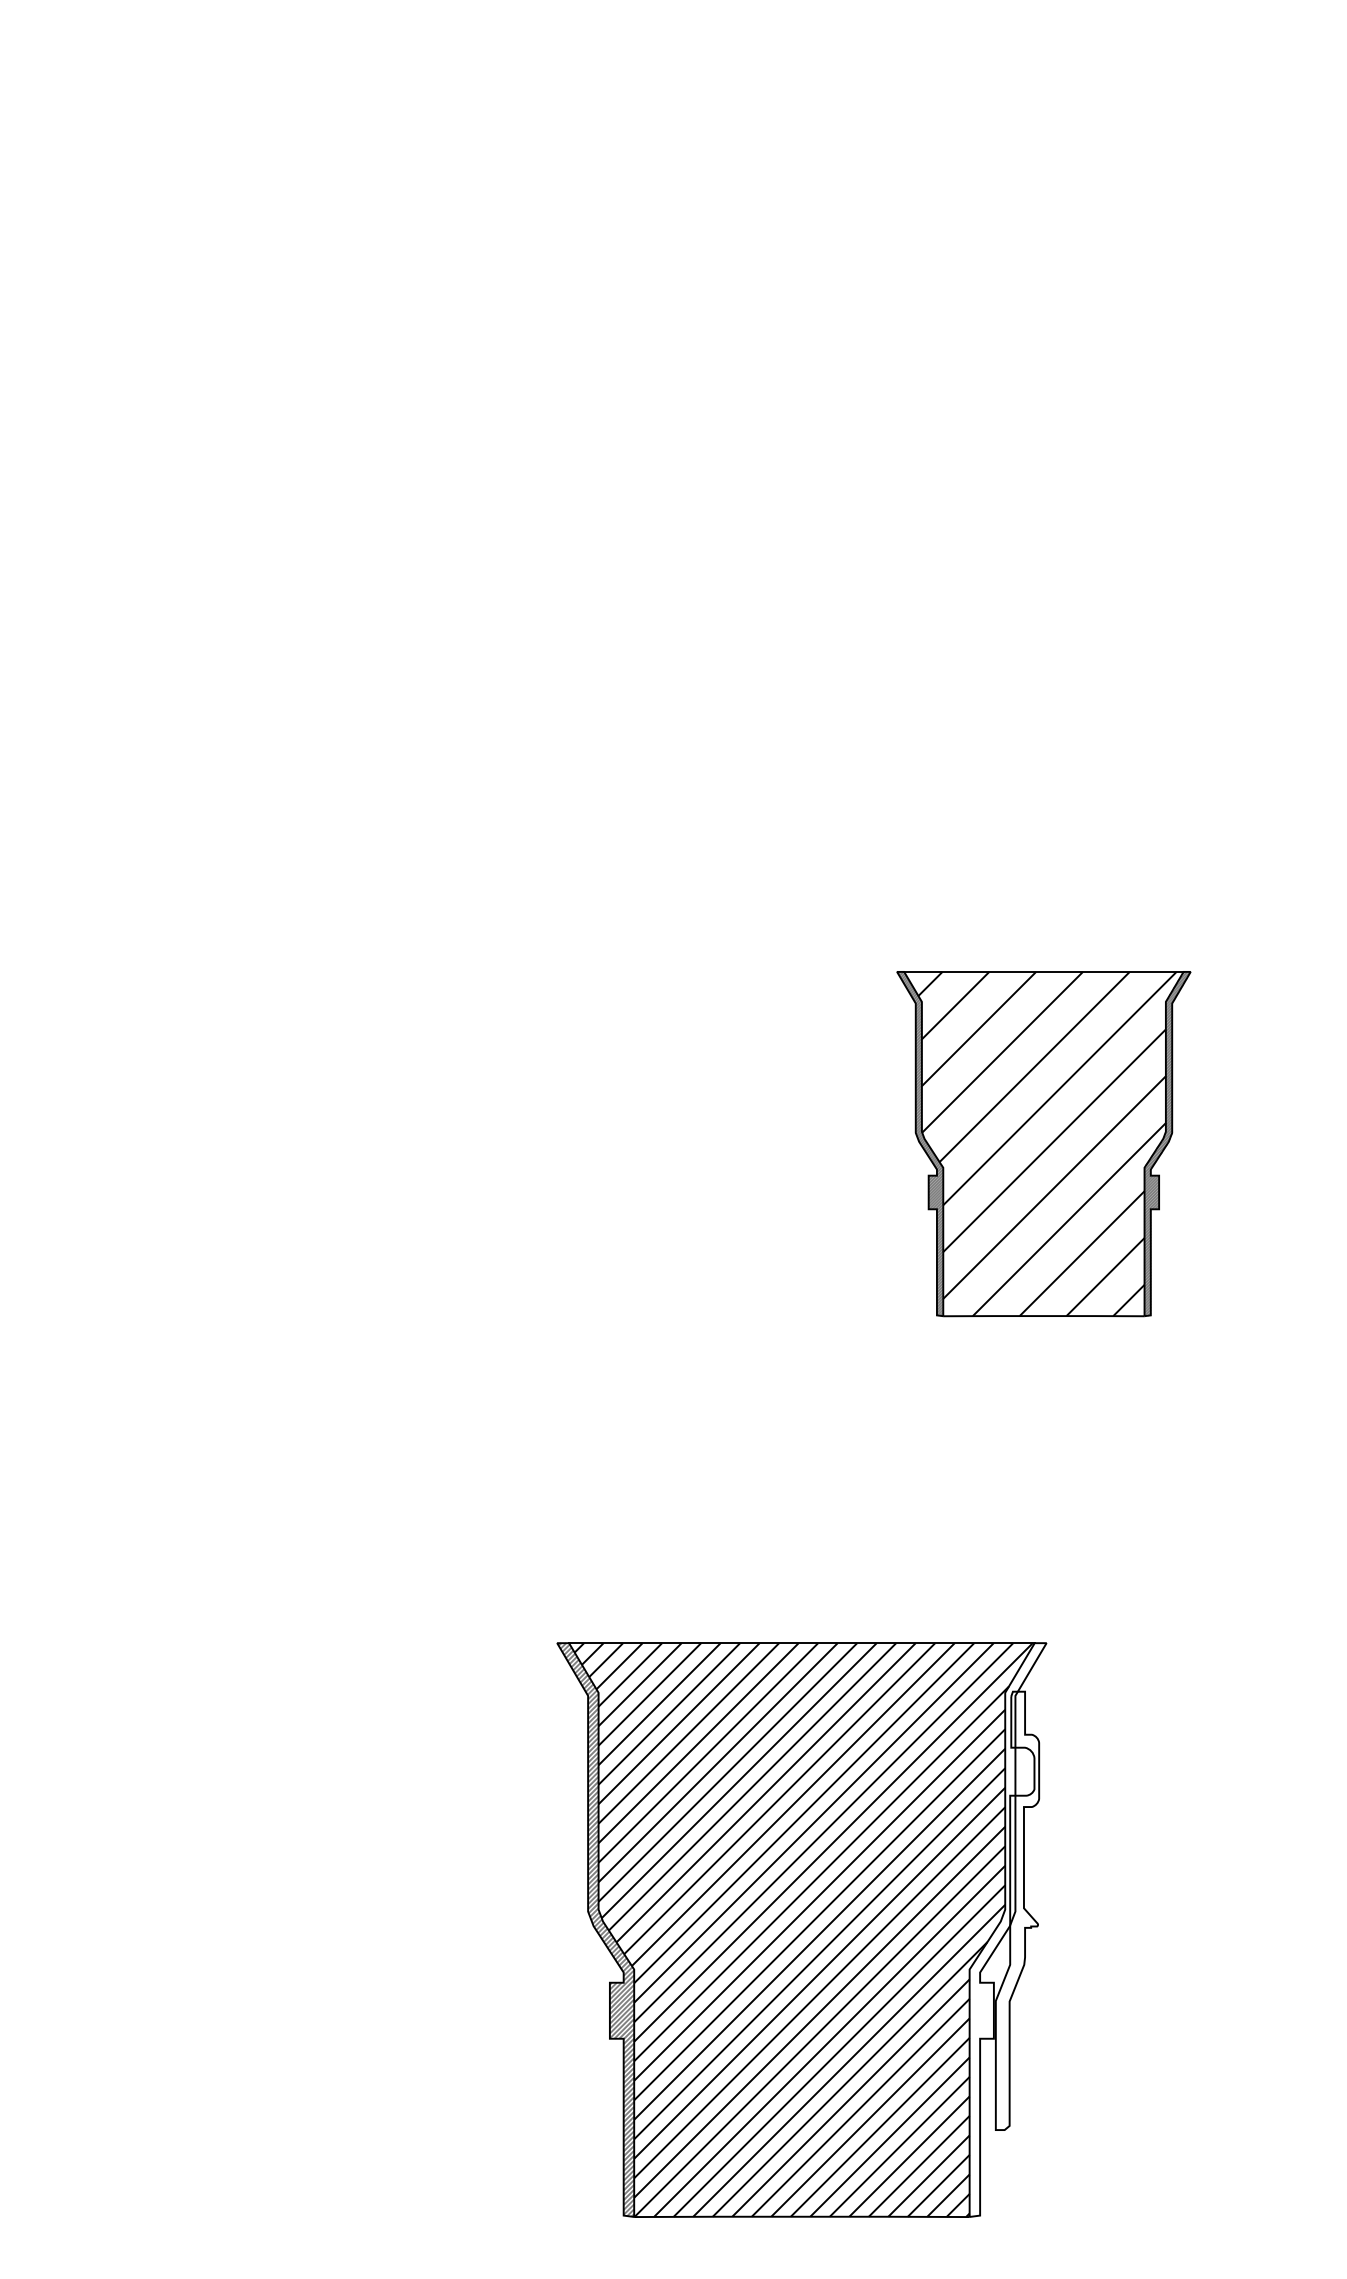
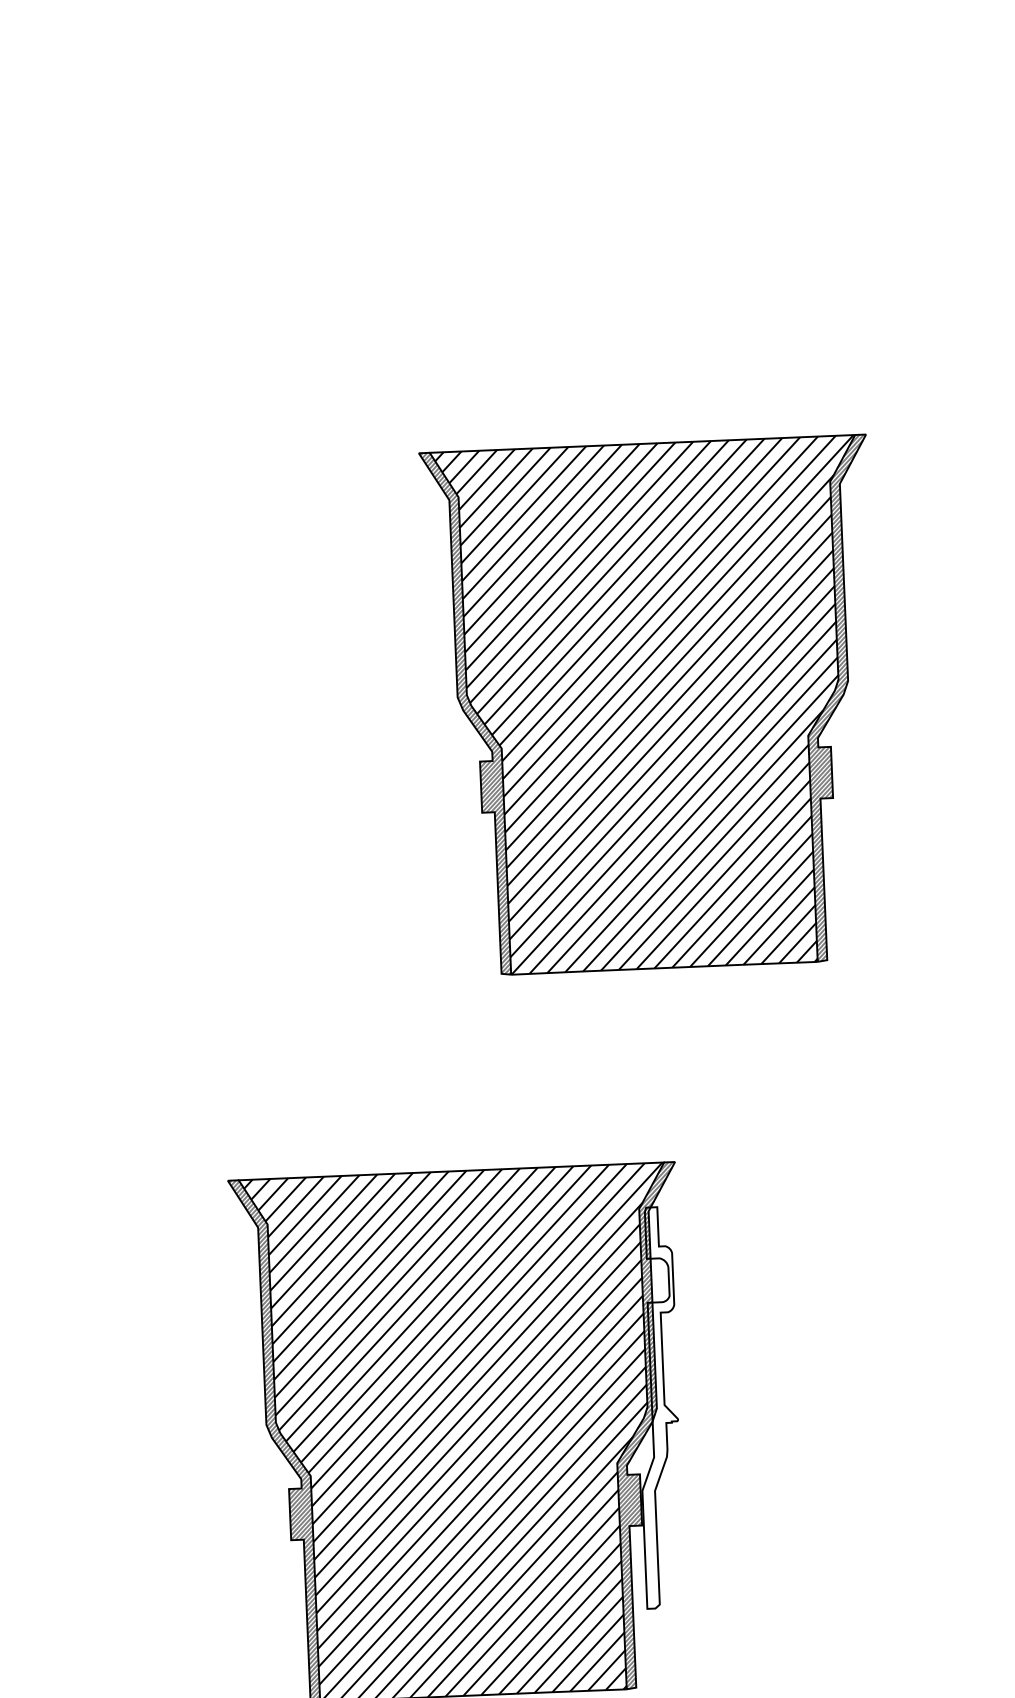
part: (1043, 1143) -> (653, 705), size x1.67
hatch: (1006, 1929) -> (649, 1425), added

